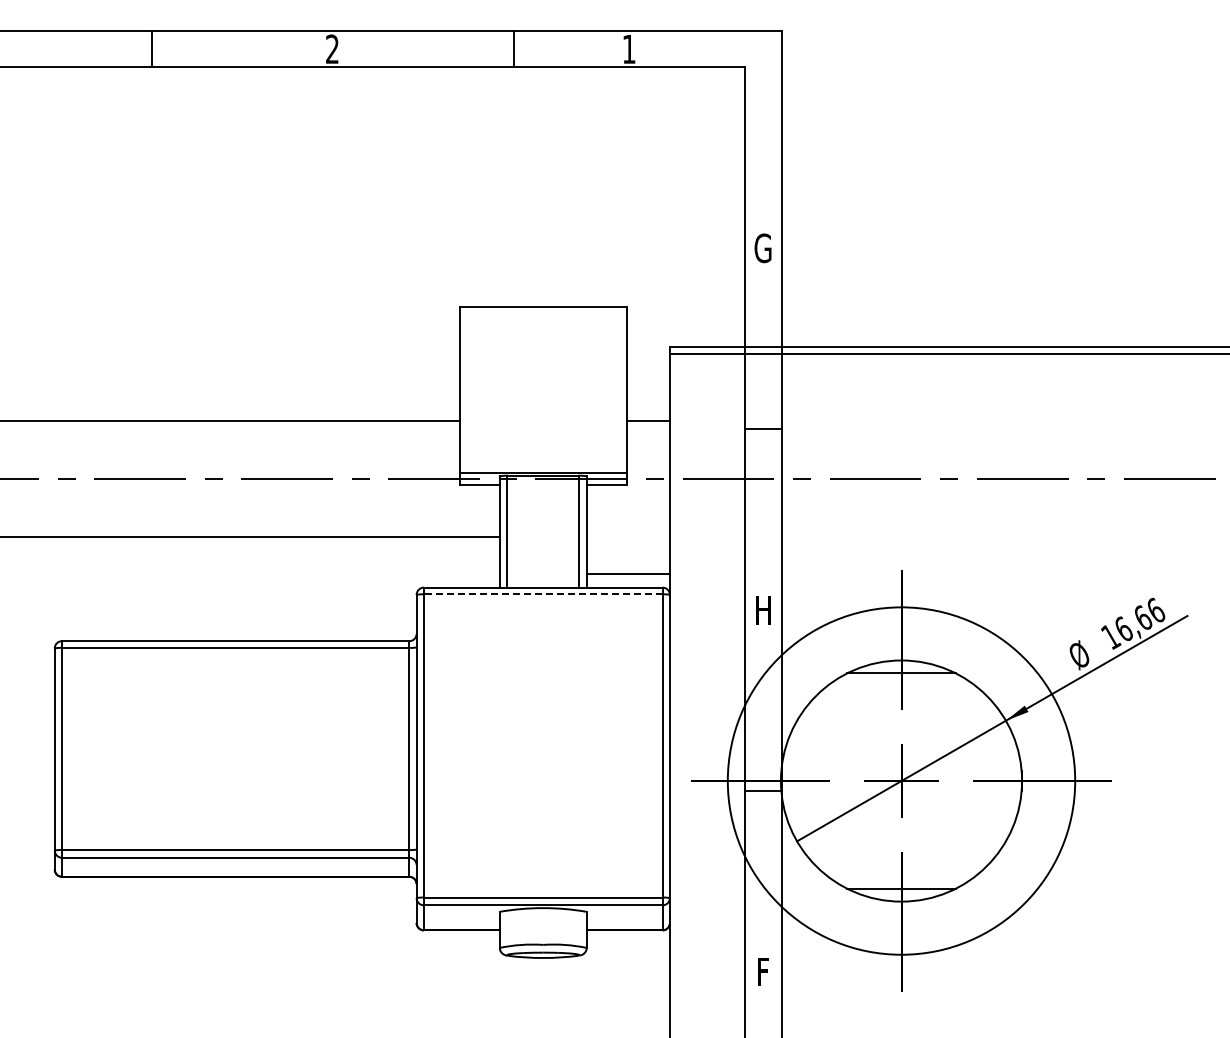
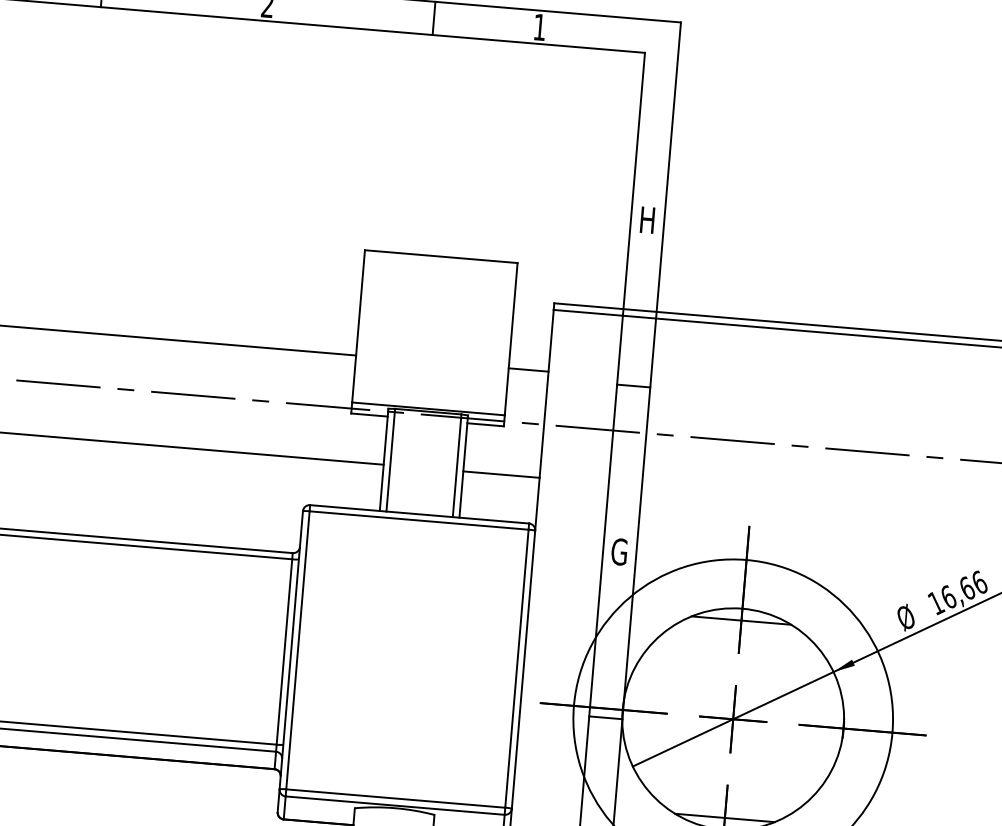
text: (762, 248) -> (646, 220), G -> H
line: (627, 574) -> (500, 474), moved
line: (542, 594) -> (418, 520), dashed -> solid
text: (762, 609) -> (618, 551), H -> G

